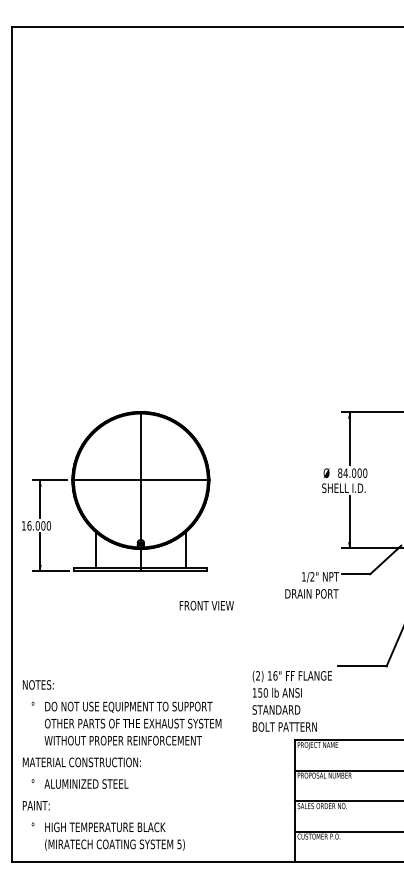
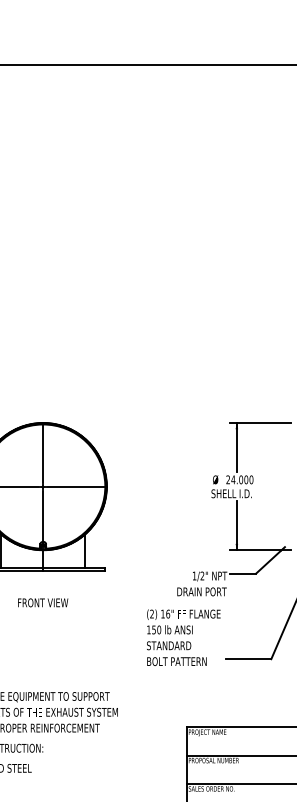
text: (340, 472) -> (228, 479), 84.000 -> 24.000
text: (206, 605) -> (42, 602), moved
text: (291, 700) -> (183, 636), moved

